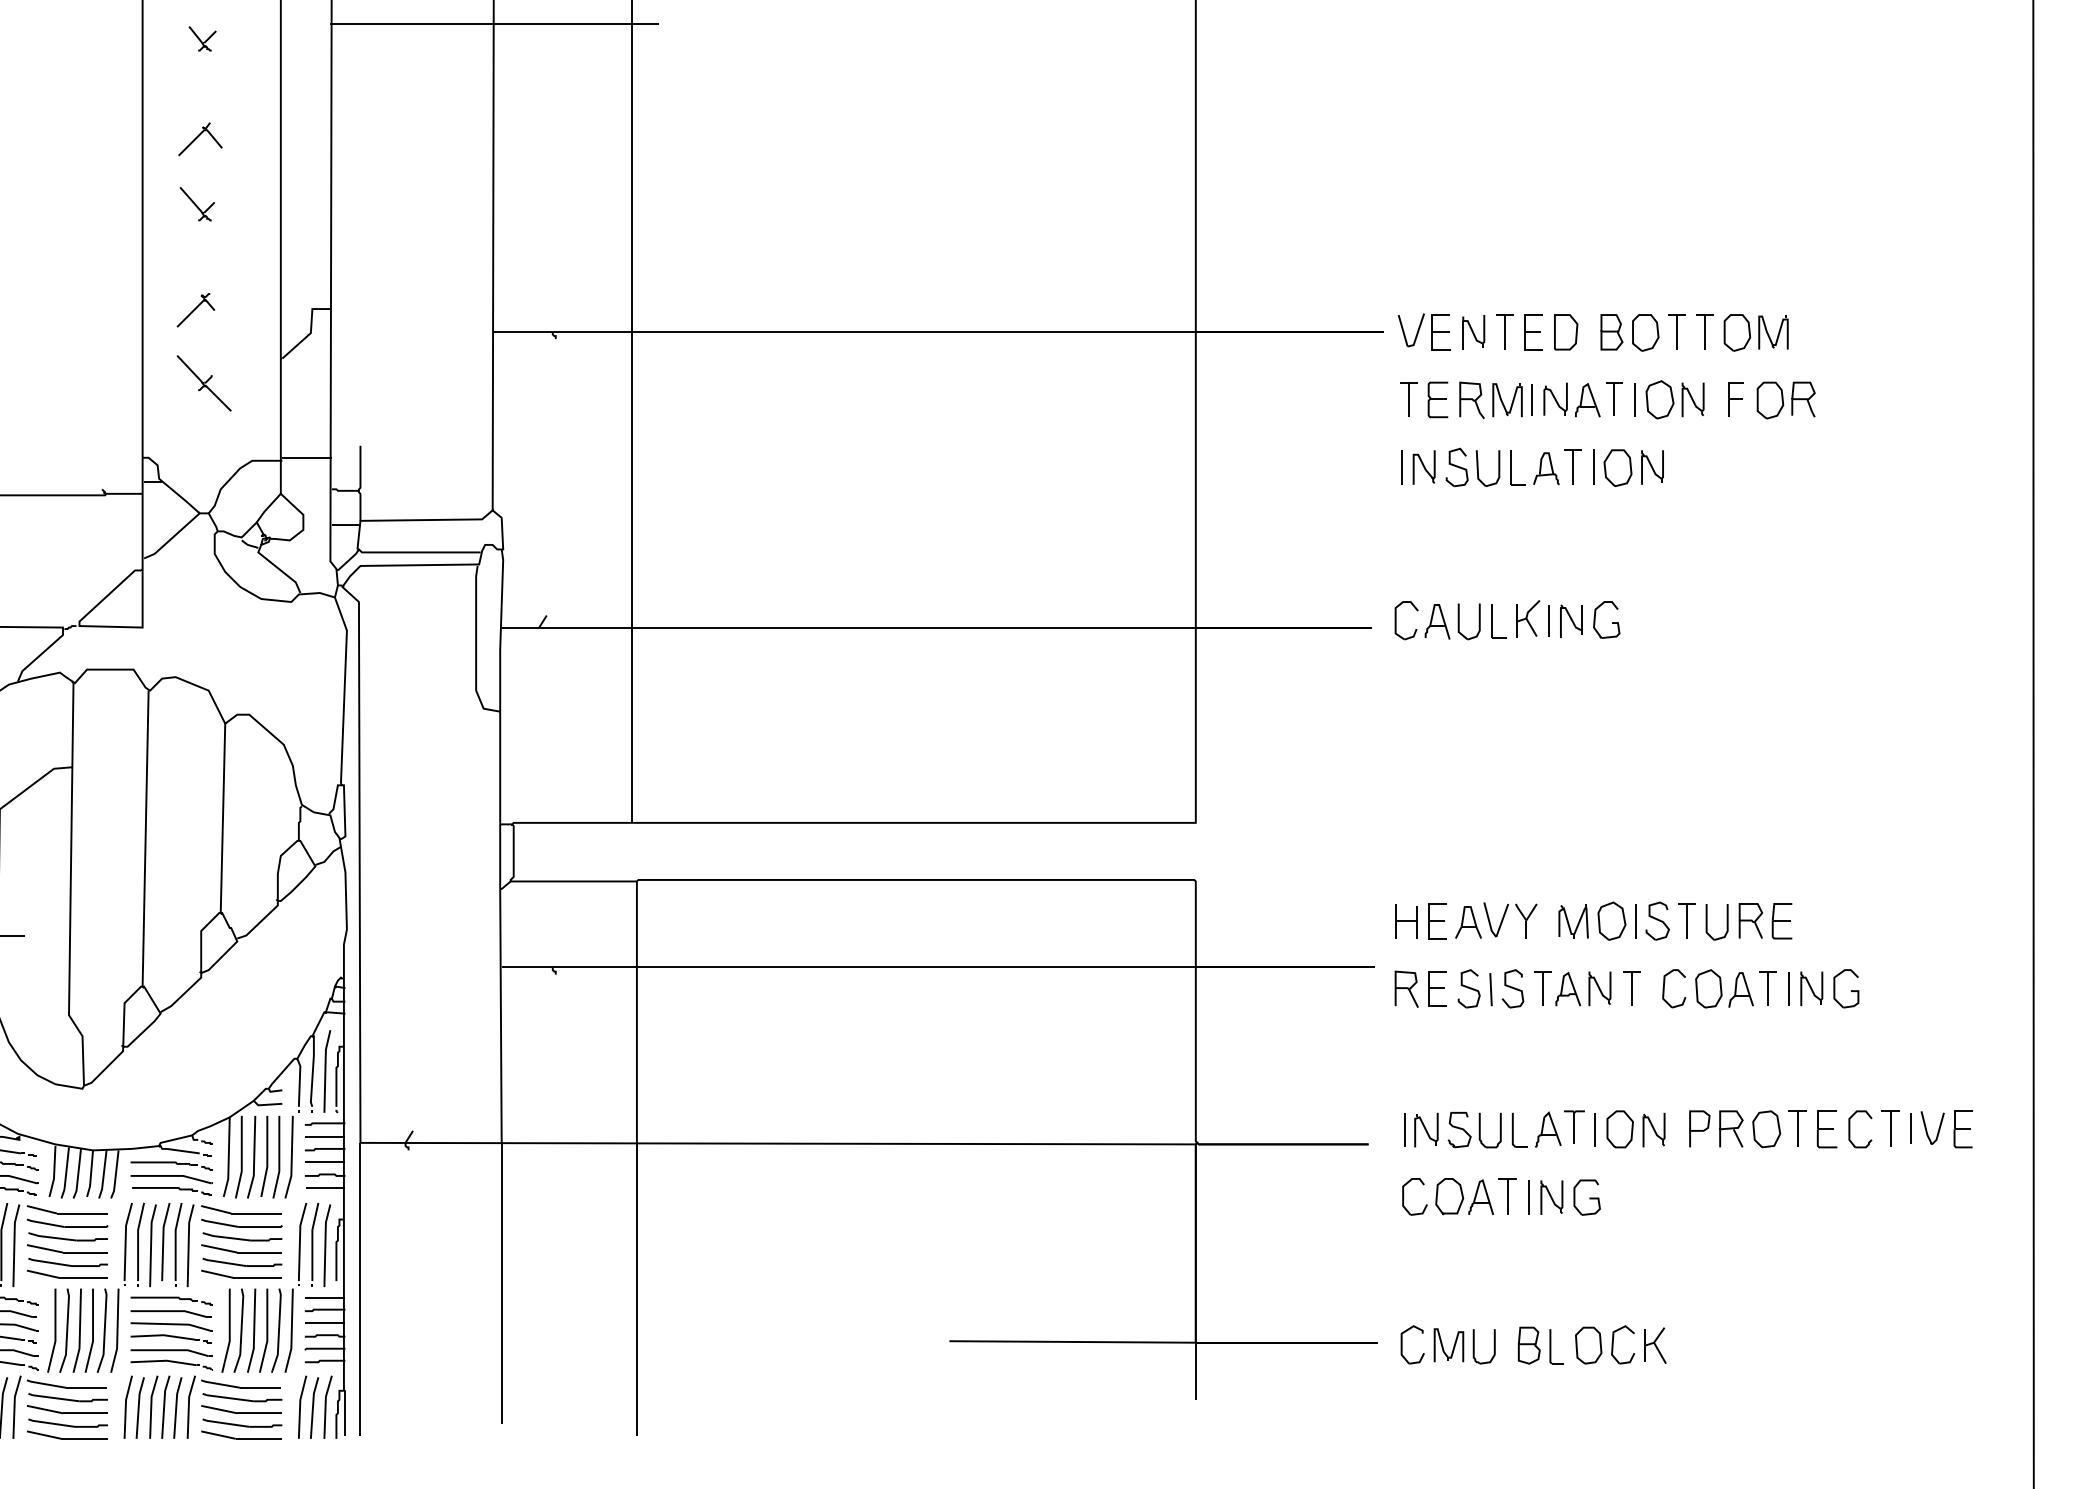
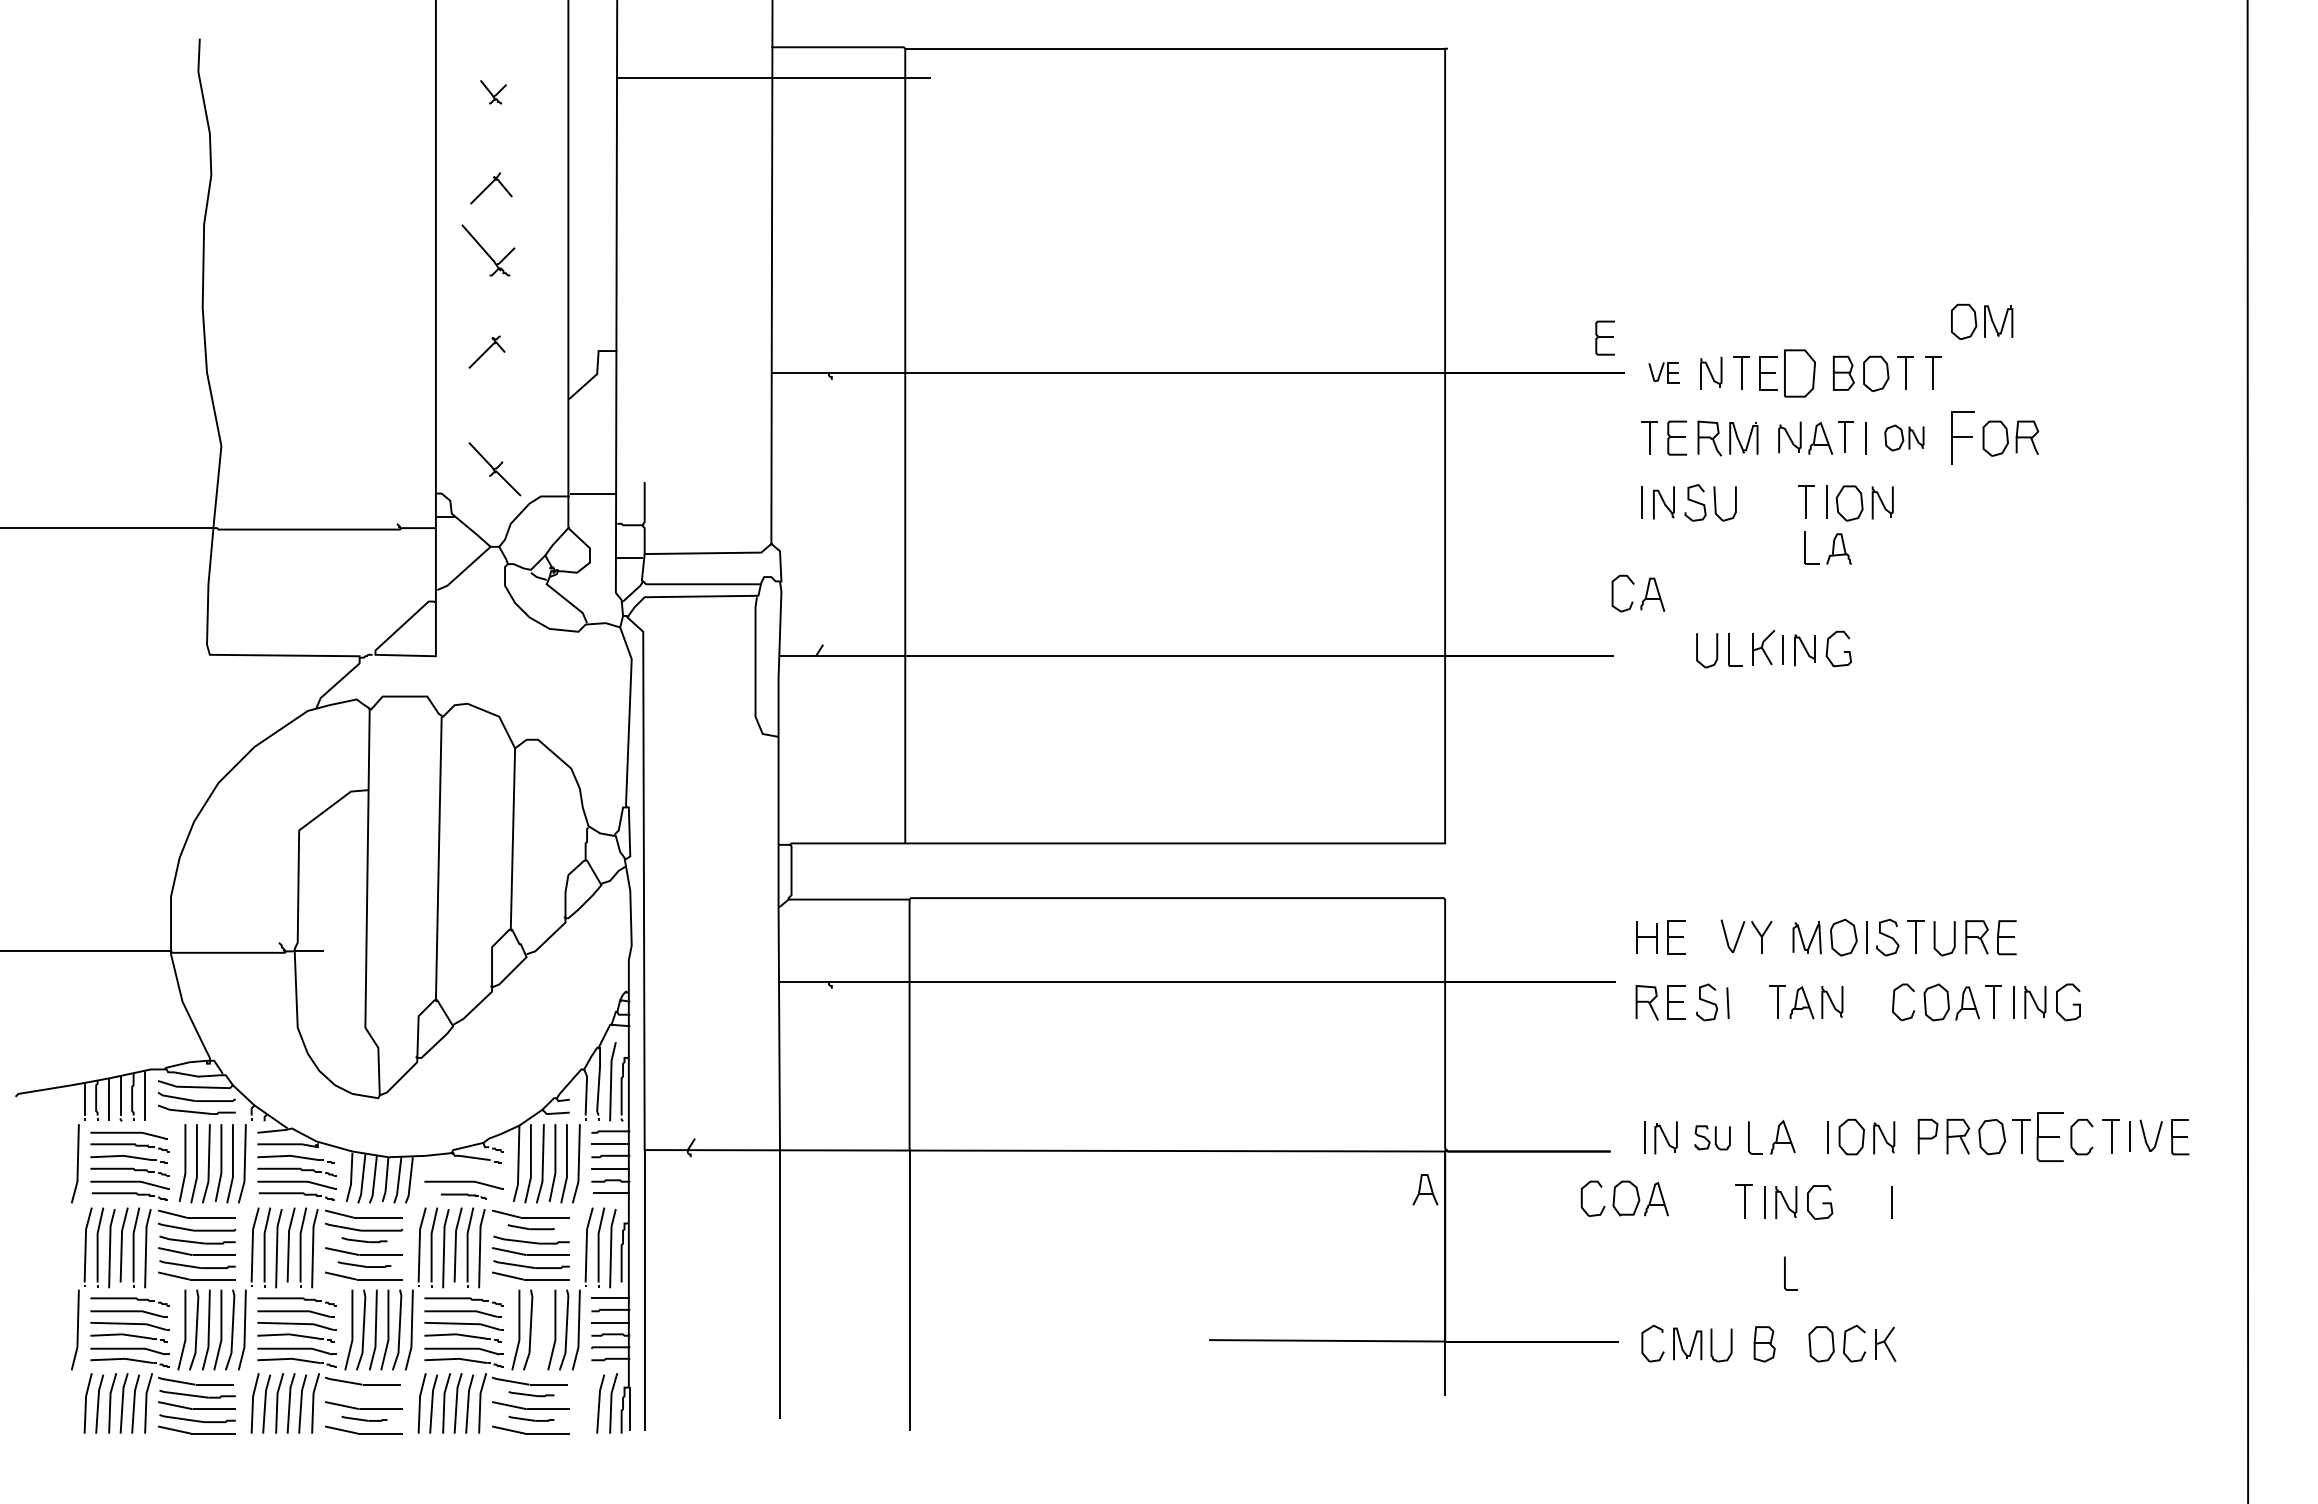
part: (197, 204) -> (488, 250), size x1.6
part: (1362, 294) -> (1604, 337), added
part: (1423, 331) -> (1663, 372), size x0.6
part: (1565, 331) -> (1799, 372), size x1.4
part: (1756, 332) -> (1982, 321), moved
part: (203, 383) -> (494, 469), moved
line: (1532, 399) -> (1767, 437), removed
part: (1675, 399) -> (1904, 437), size x0.7
part: (1735, 399) -> (1962, 437), size x1.6
part: (1534, 467) -> (1827, 547), moved
part: (1429, 621) -> (1645, 594), moved
part: (1468, 922) -> (1425, 1189), moved
part: (1631, 987) -> (1862, 1001), removed
part: (1512, 988) -> (1748, 1002), removed
part: (1573, 1126) -> (1807, 1134), removed
part: (1474, 1129) -> (1712, 1137), size x0.7
part: (1826, 1129) -> (2049, 1137), size x1.4
part: (171, 1165) -> (463, 1171), removed
part: (171, 1191) -> (463, 1196), size x0.6
part: (1447, 1196) -> (1624, 1198), moved
line: (1661, 1197) -> (1891, 1202), added
part: (242, 1222) -> (531, 1226), size x0.6
part: (68, 1236) -> (364, 1239), size x0.6
part: (68, 1262) -> (364, 1264), size x0.7
line: (253, 1330) -> (542, 1329), removed
part: (1556, 1346) -> (1790, 1273), moved
part: (68, 1396) -> (364, 1393), removed
part: (242, 1396) -> (531, 1393), size x0.6
line: (300, 1407) -> (587, 1403), removed
part: (68, 1423) -> (364, 1418), size x0.6
part: (242, 1423) -> (531, 1418), size x0.6

